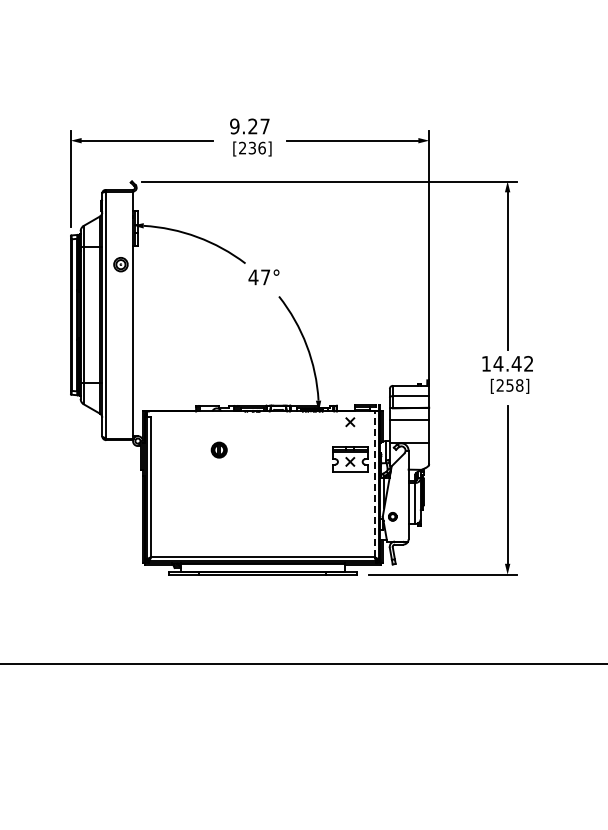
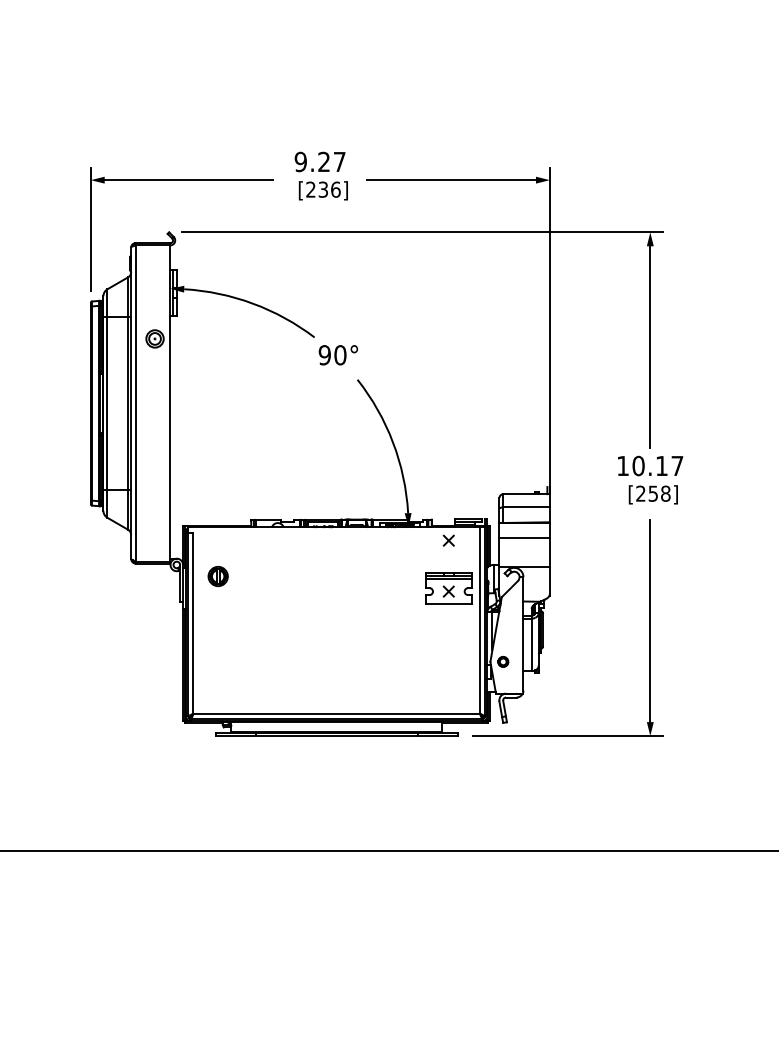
text: (259, 277) -> (332, 355), 47° -> 90°
text: (513, 363) -> (657, 465), 14.42 -> 10.17
part: (218, 449) -> (217, 575), moved
line: (374, 484) -> (479, 620), dashed -> solid

